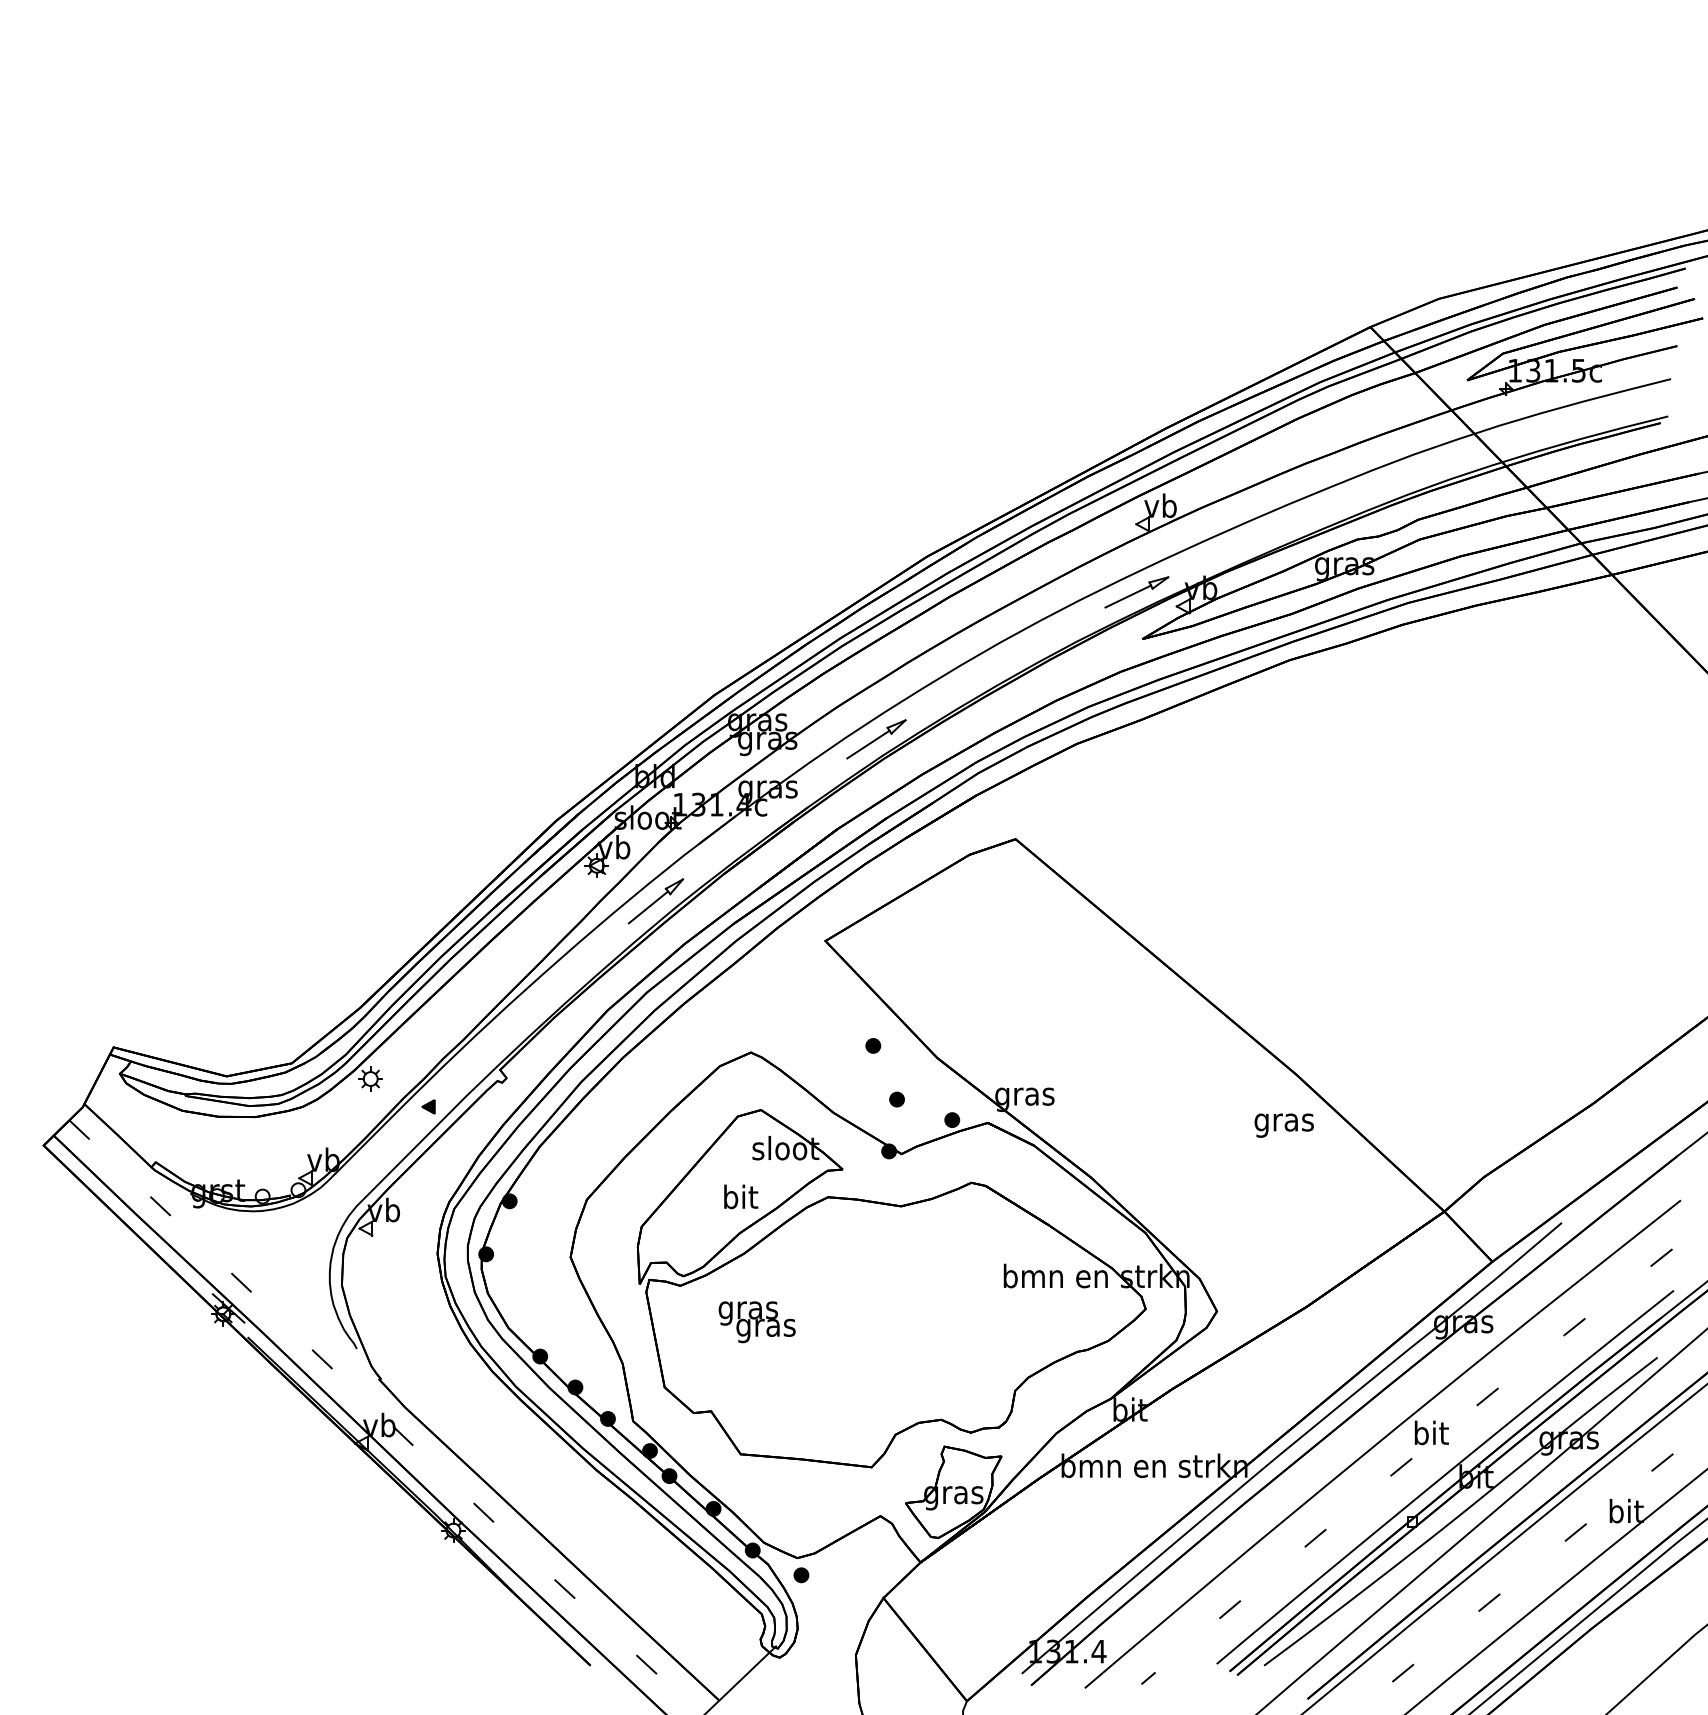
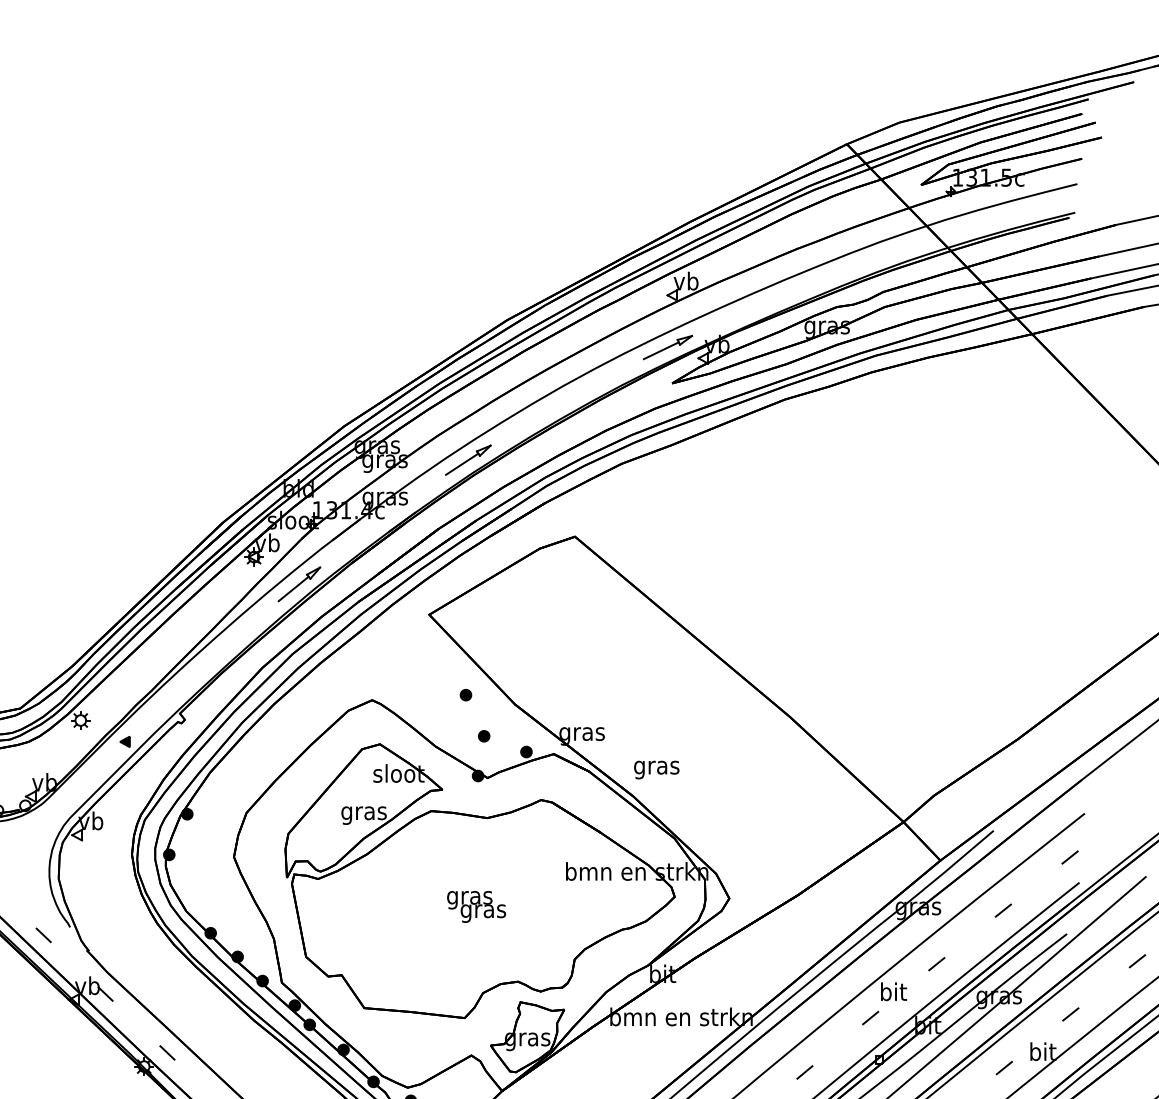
text: (1283, 1125) -> (656, 769), moved
text: (739, 1199) -> (363, 812), bit -> gras
text: (756, 1322) -> (476, 907), moved

